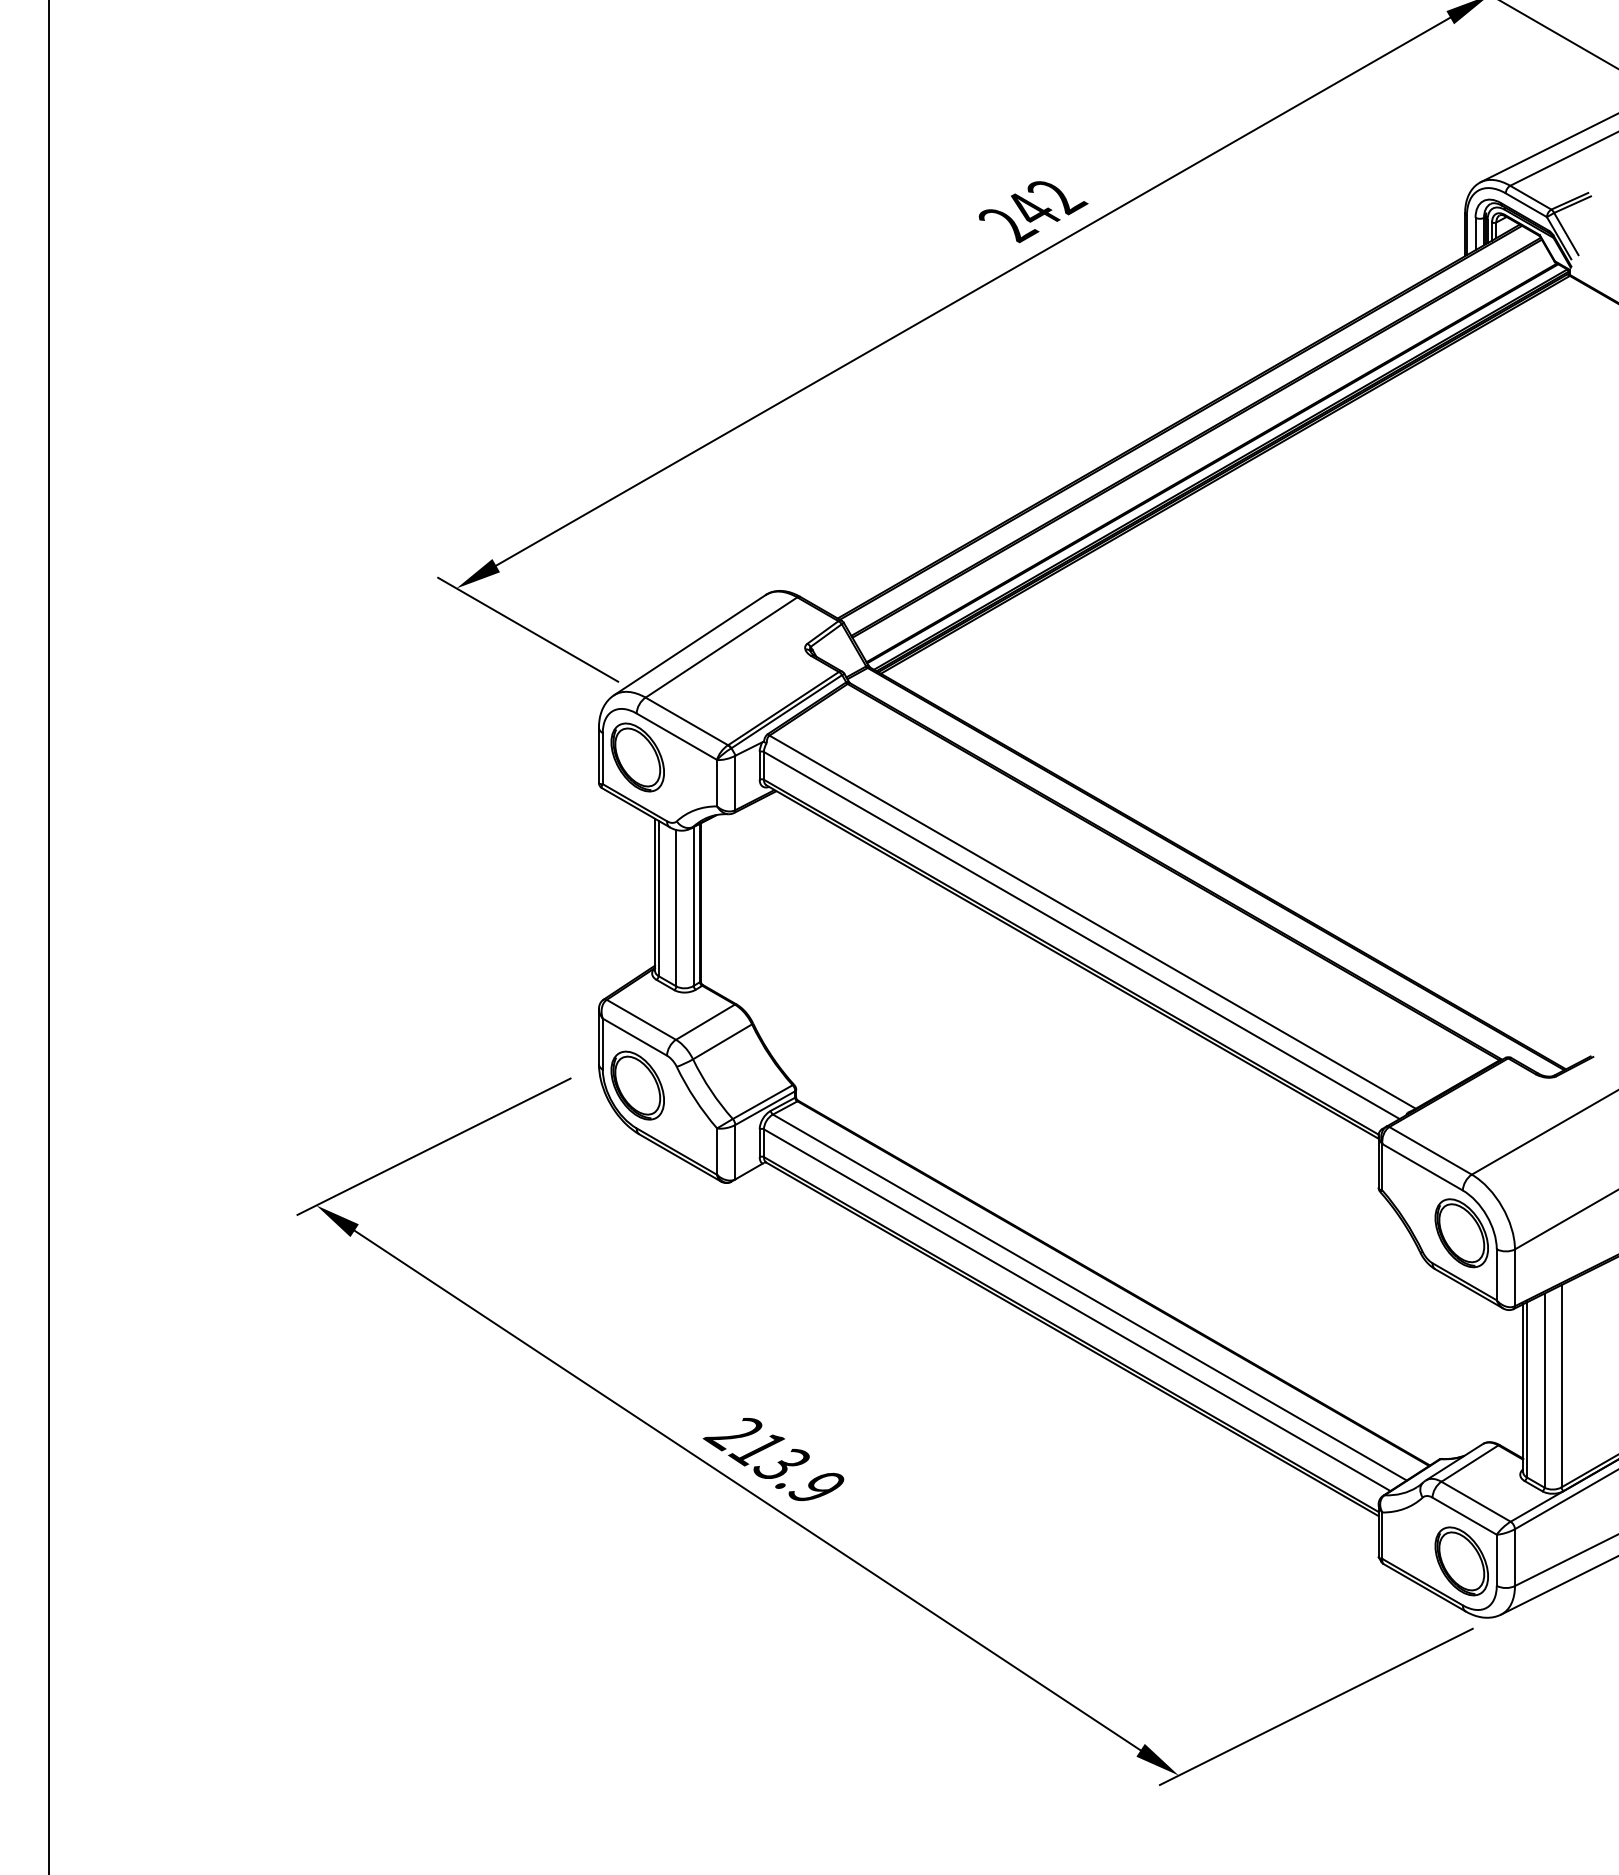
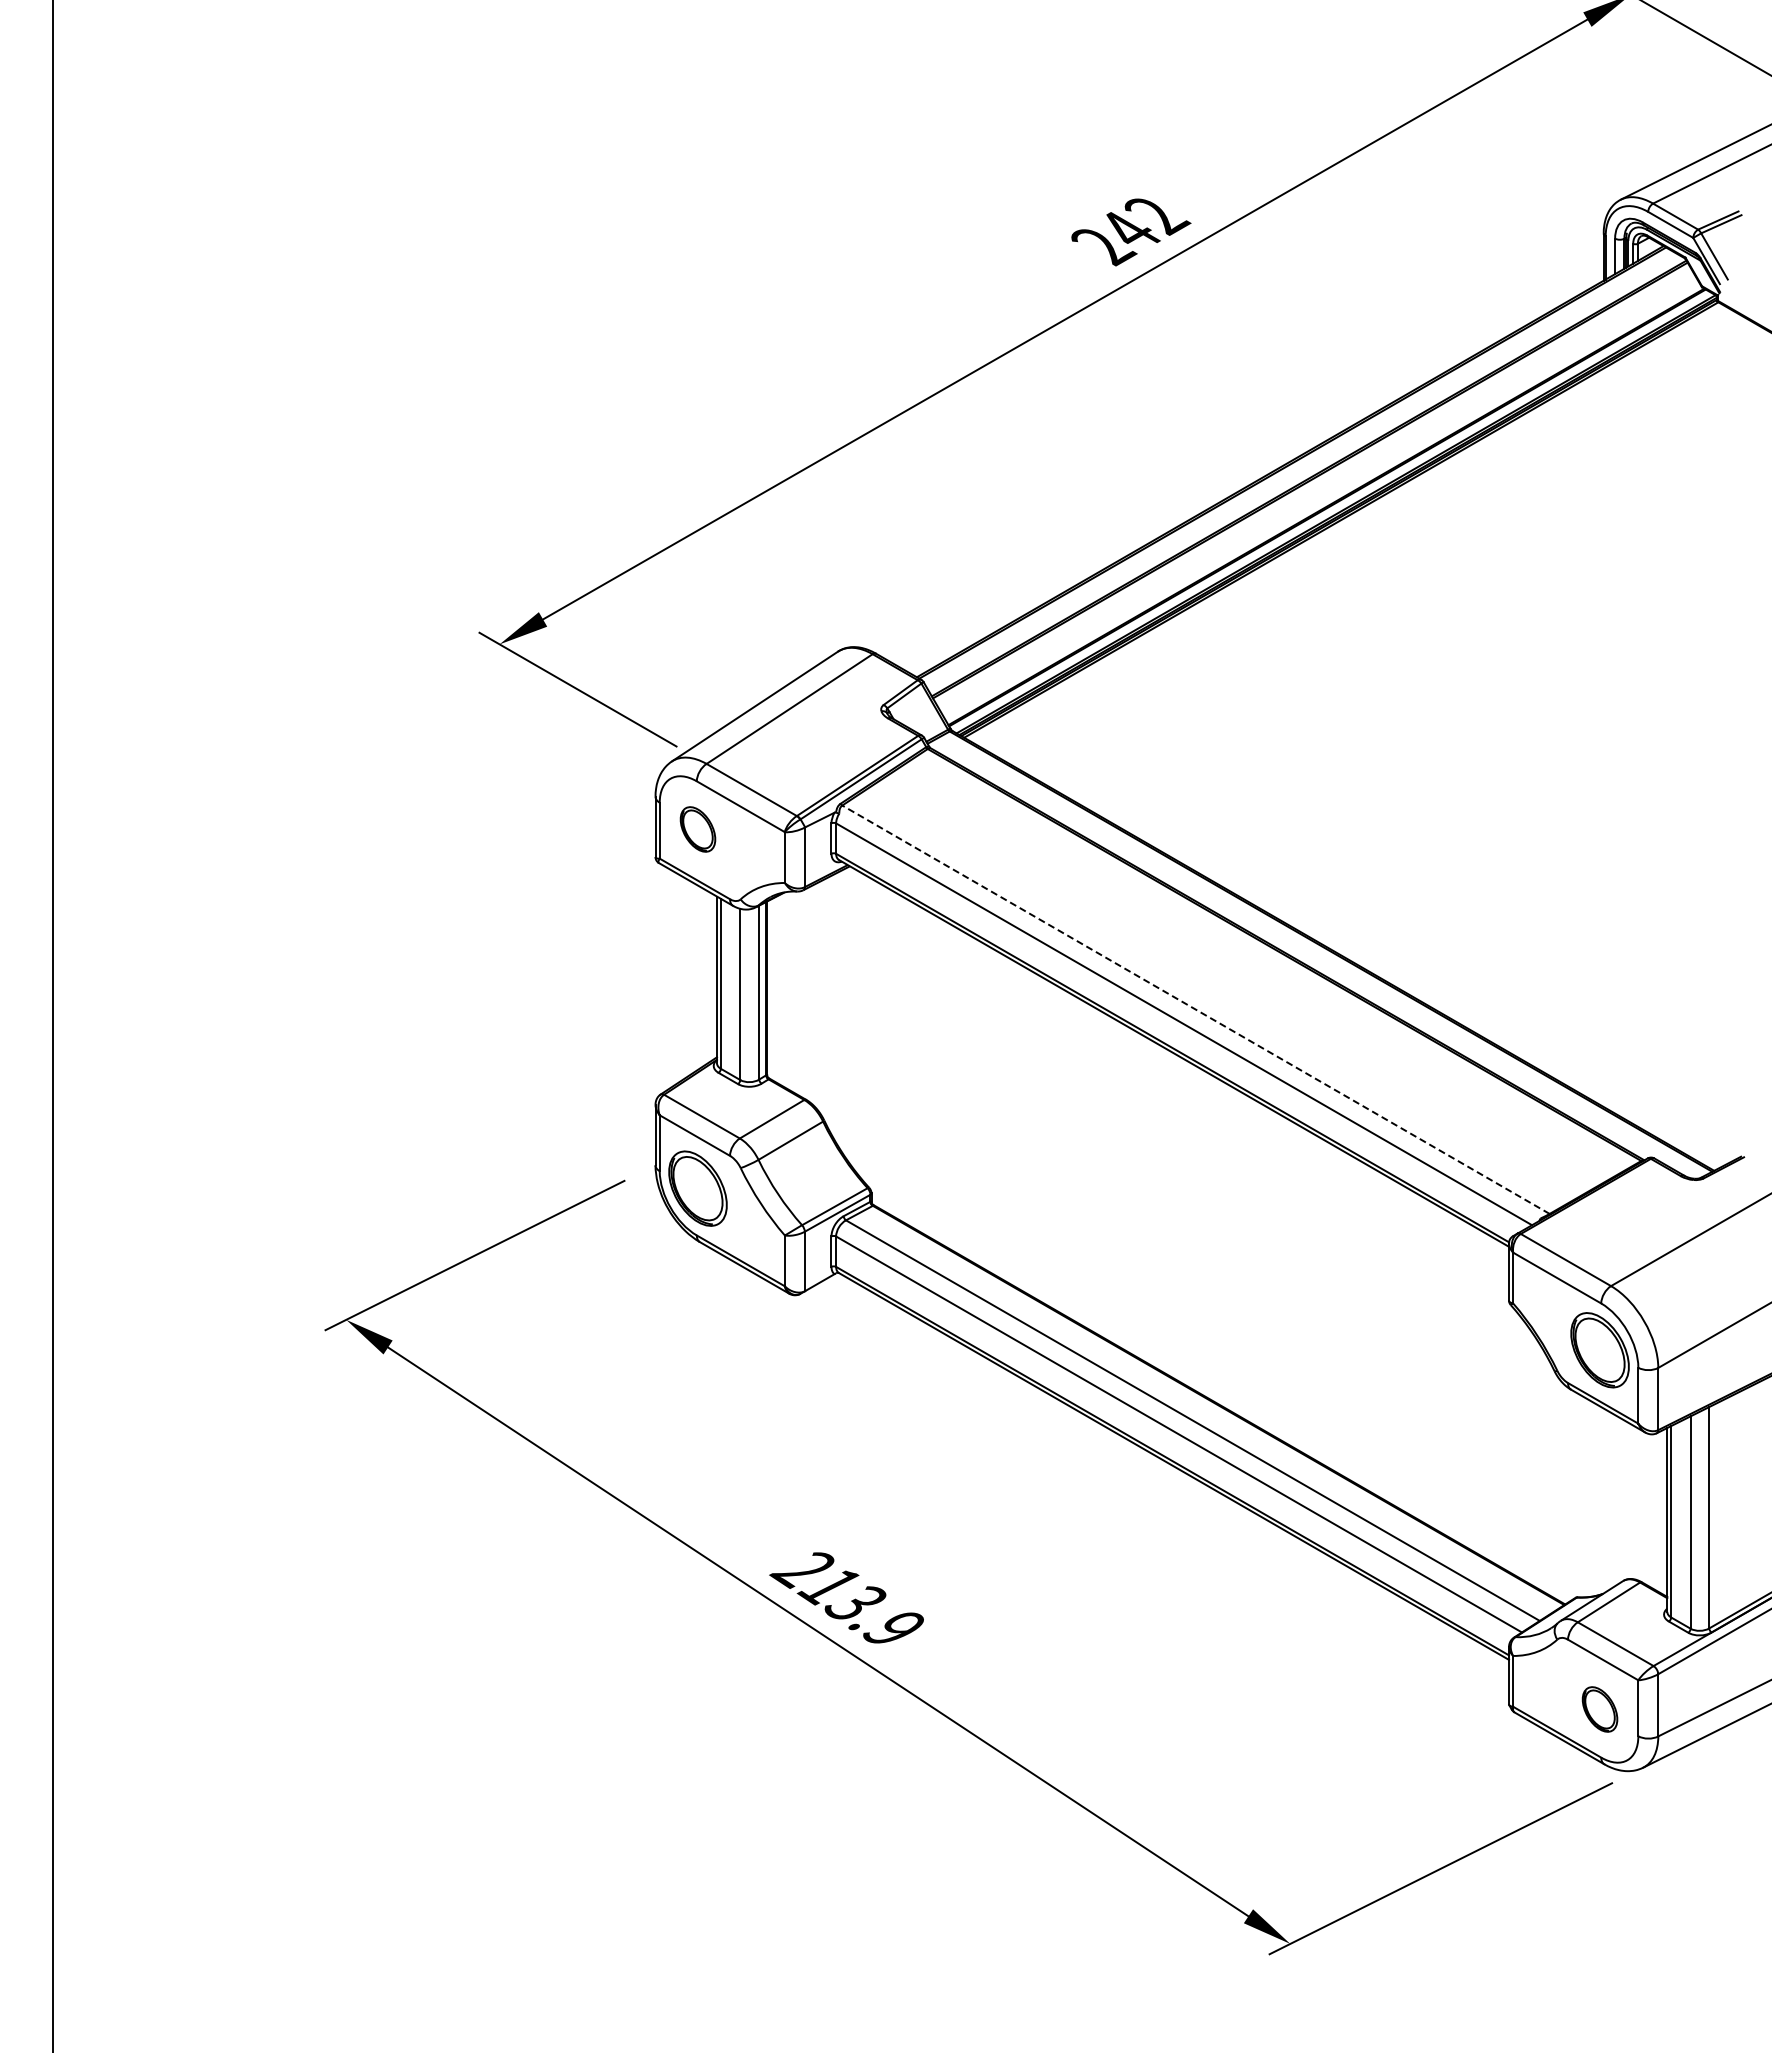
part: (637, 757) -> (697, 829), size x0.6
line: (1092, 921) -> (1195, 1009), solid -> dashed
part: (1461, 1561) -> (1599, 1709), size x0.6

